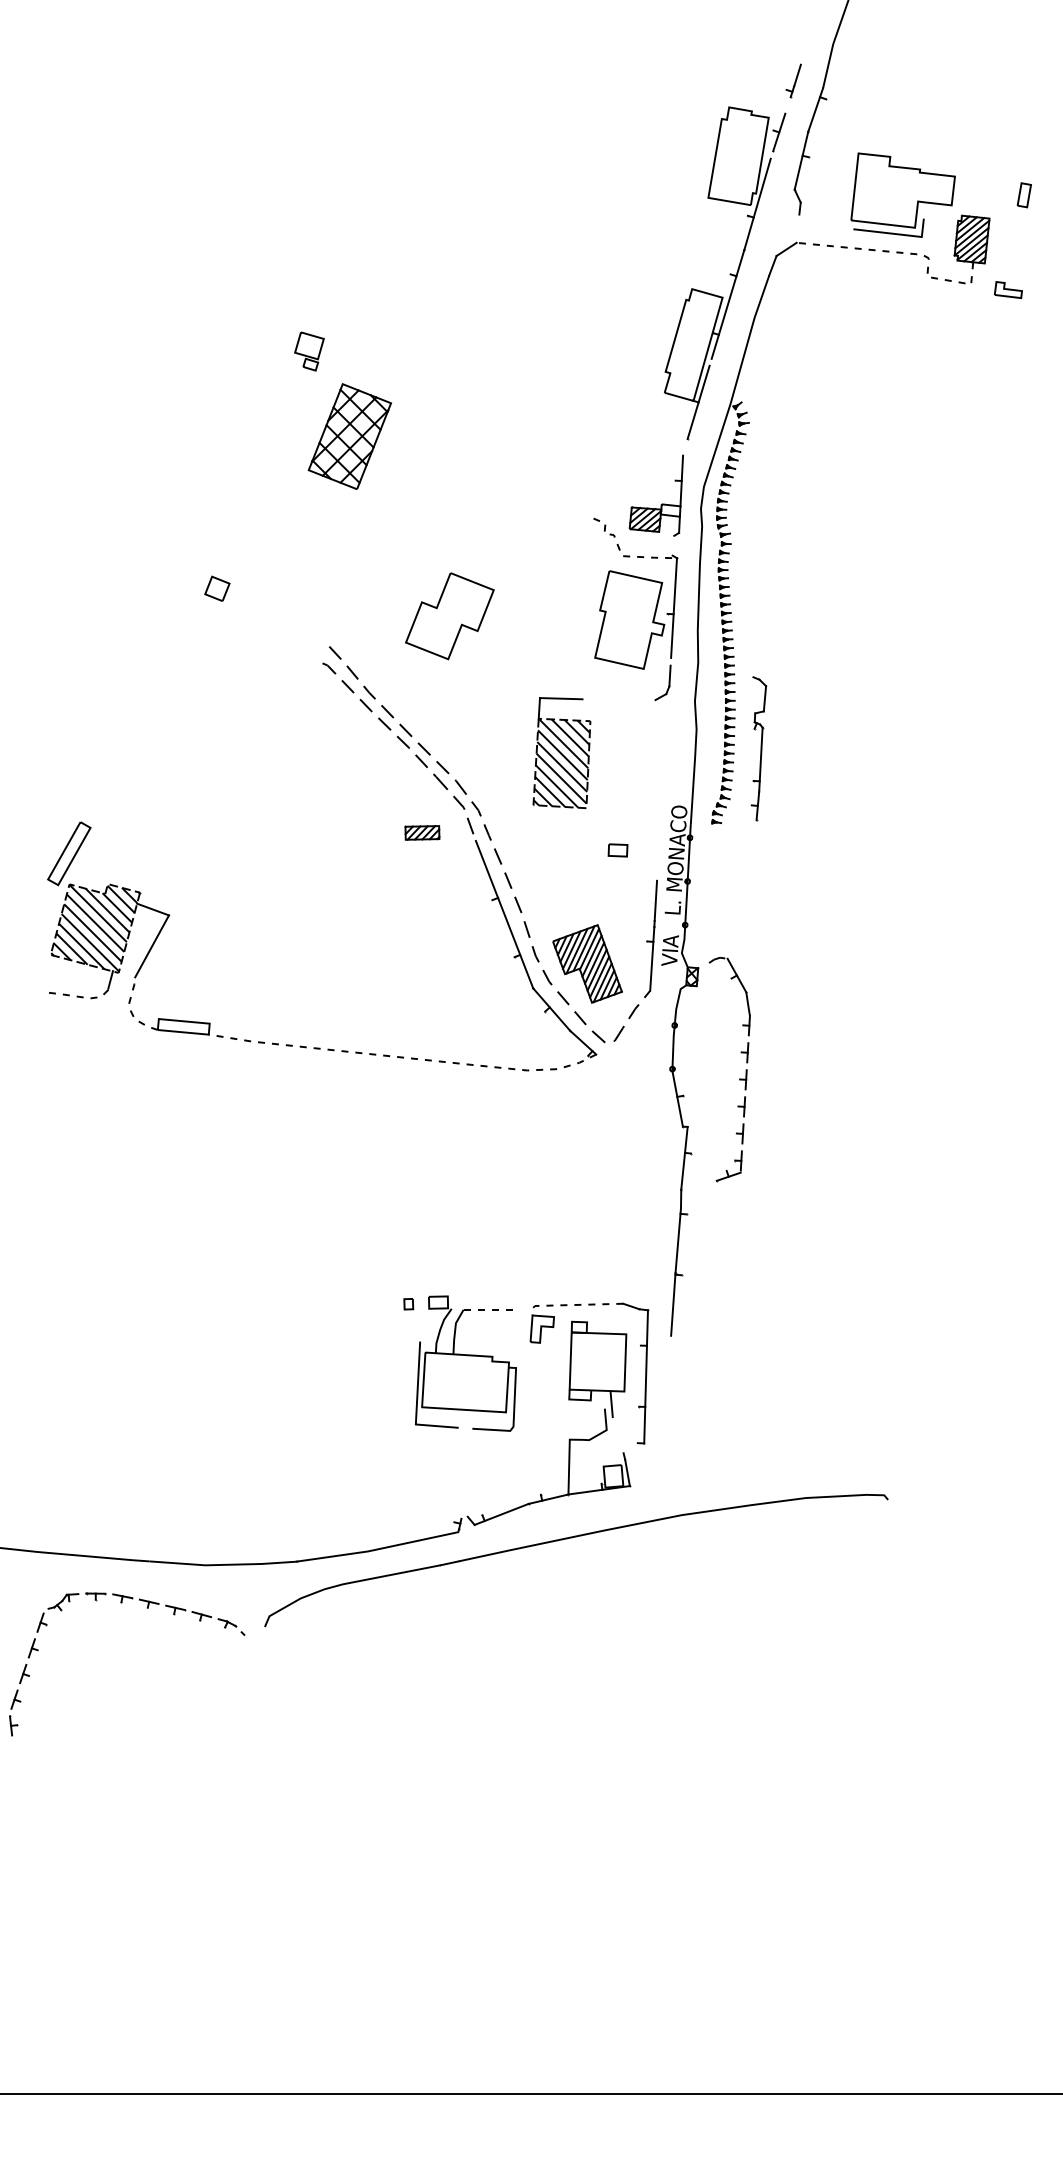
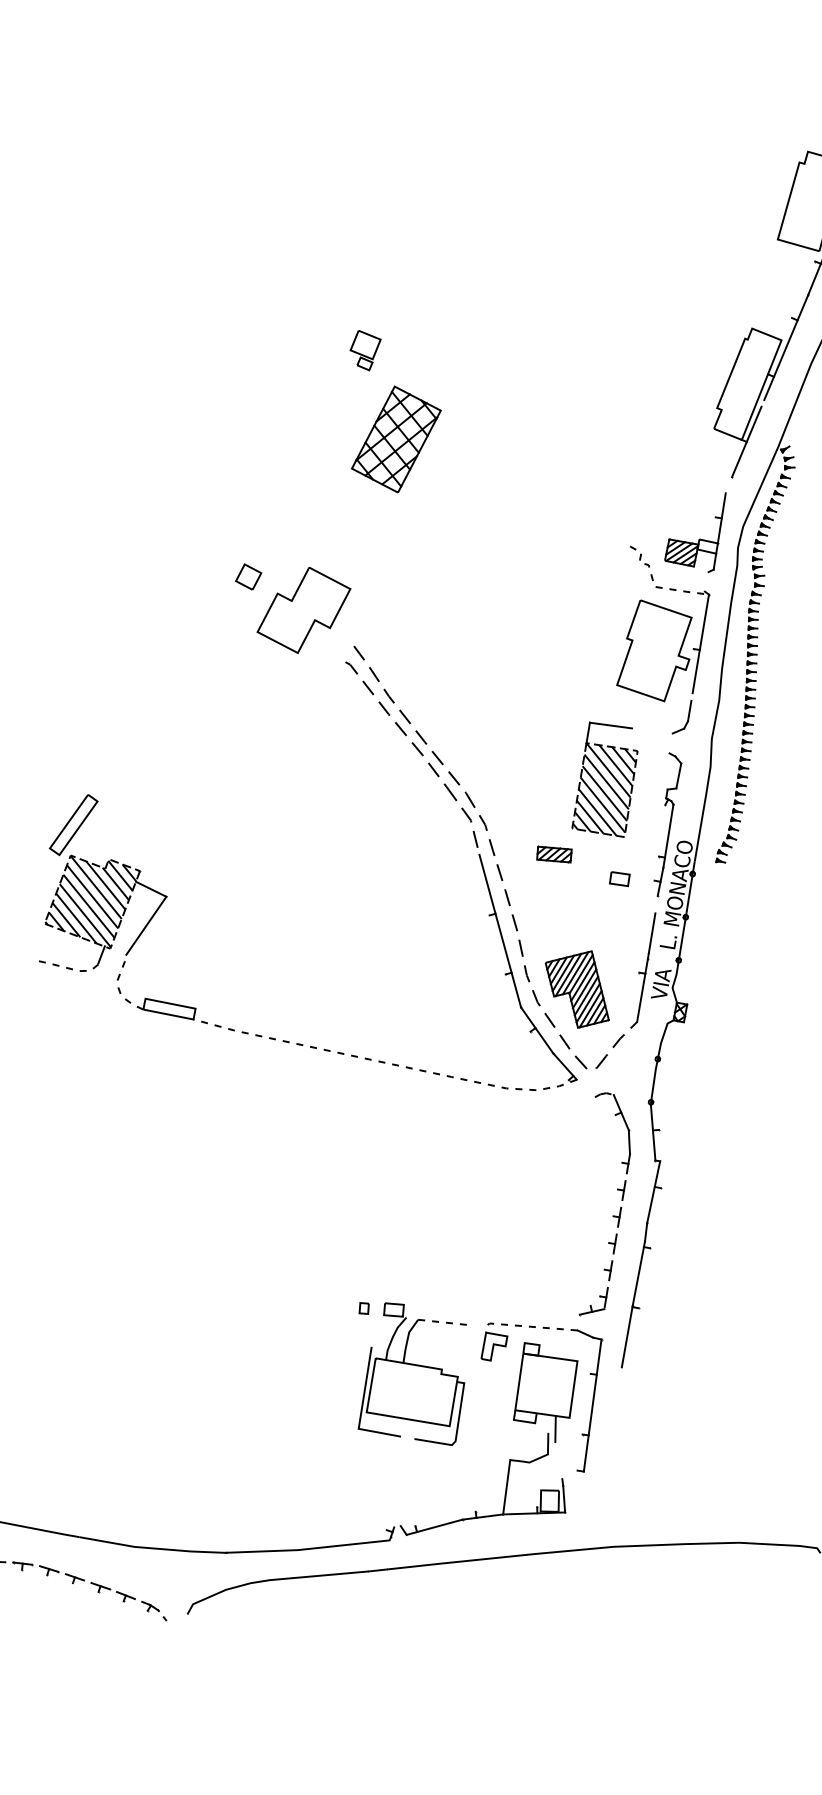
part: (449, 616) -> (303, 610), moved
part: (758, 748) -> (667, 824), moved
part: (561, 753) -> (605, 780), moved
part: (422, 832) -> (554, 854), moved
part: (739, 1078) -> (613, 1215), moved

